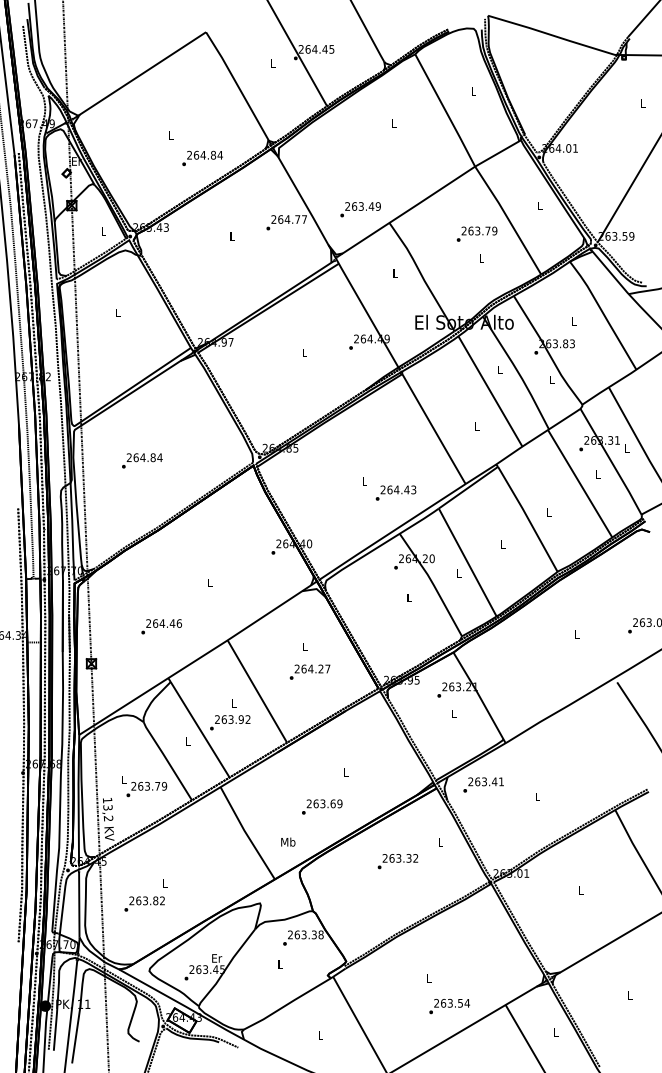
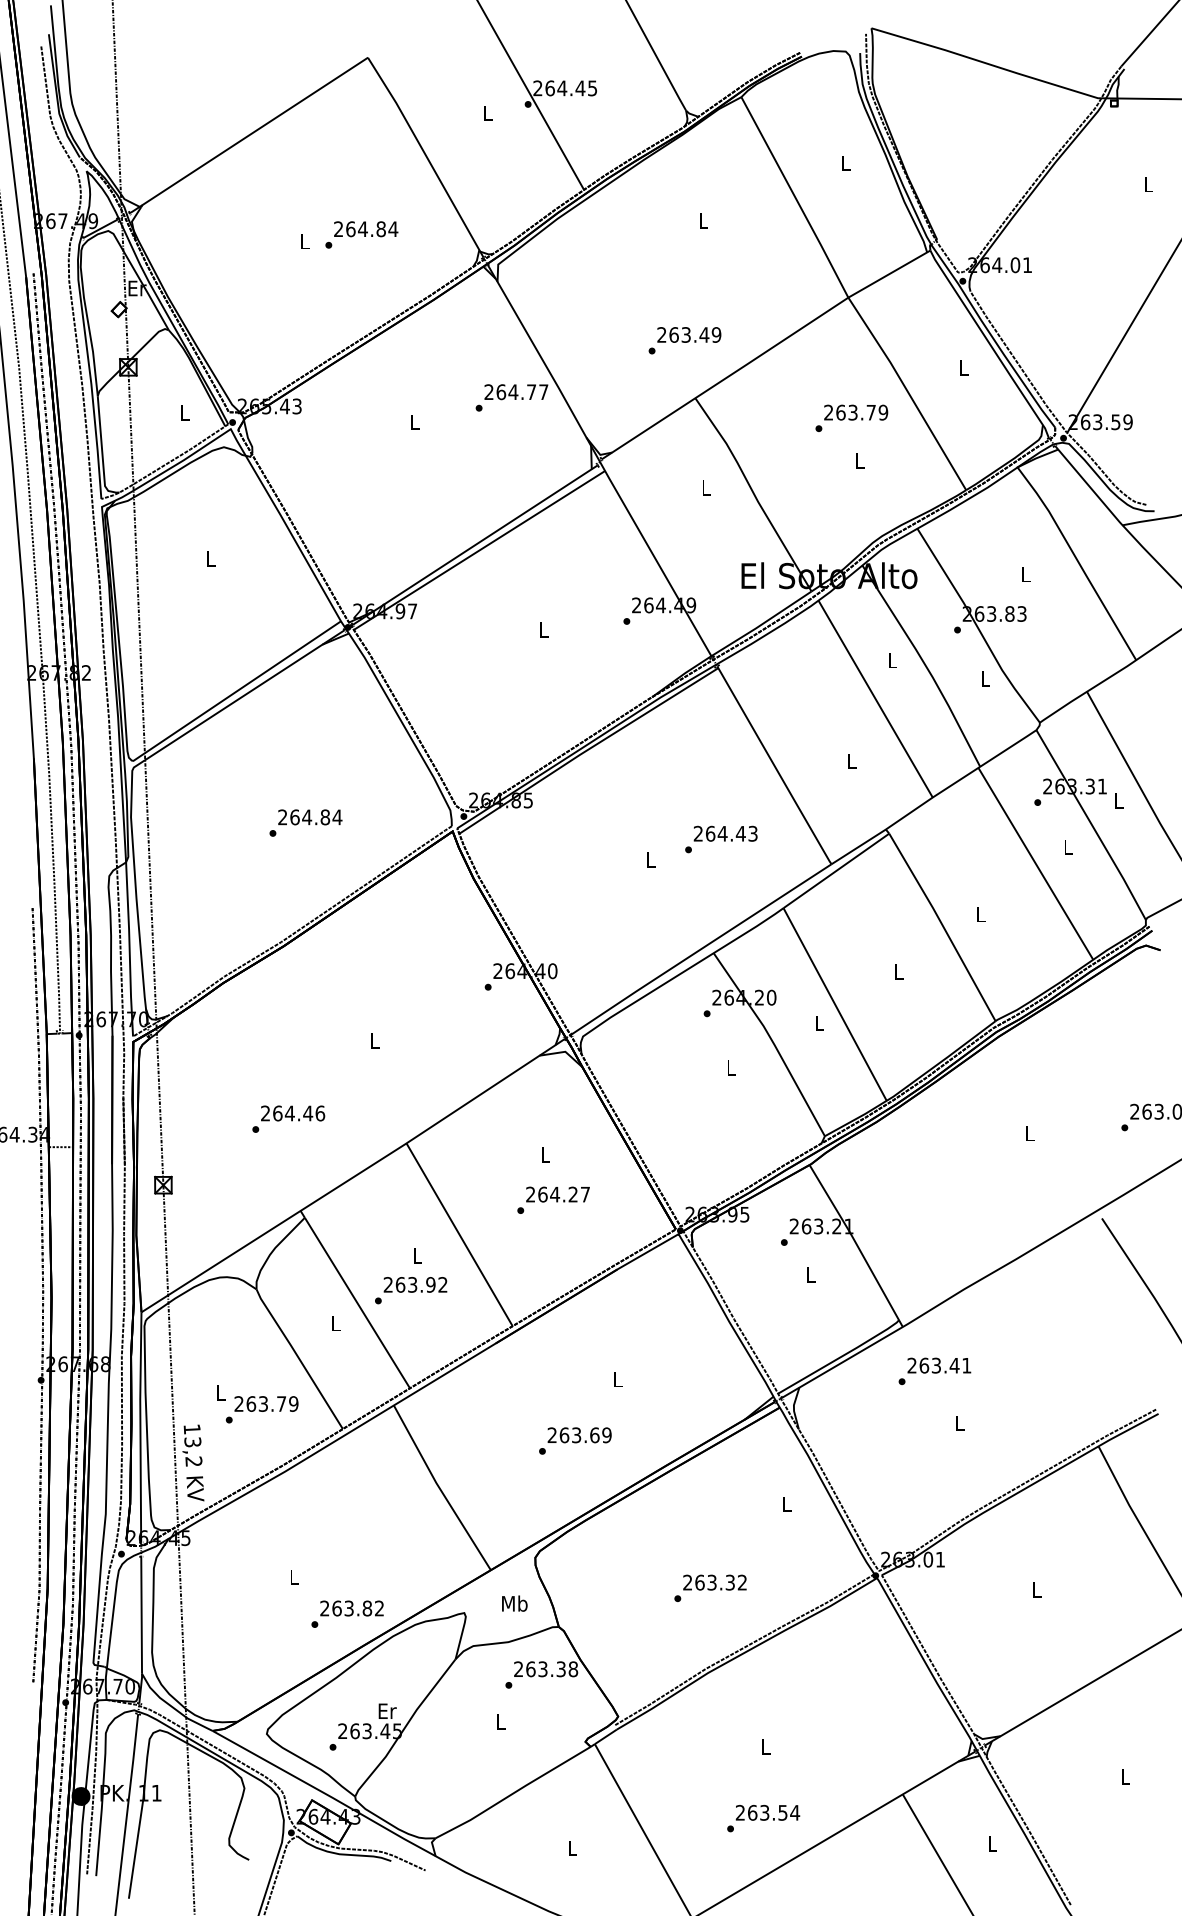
text: (202, 157) -> (361, 233), moved
text: (360, 209) -> (684, 340), moved
text: (142, 460) -> (306, 822), moved
text: (395, 492) -> (720, 838), moved
text: (483, 784) -> (934, 1370), moved
text: (288, 841) -> (515, 1602), moved
text: (397, 861) -> (709, 1588), moved
text: (144, 903) -> (347, 1613), moved
text: (449, 1006) -> (763, 1818), moved

